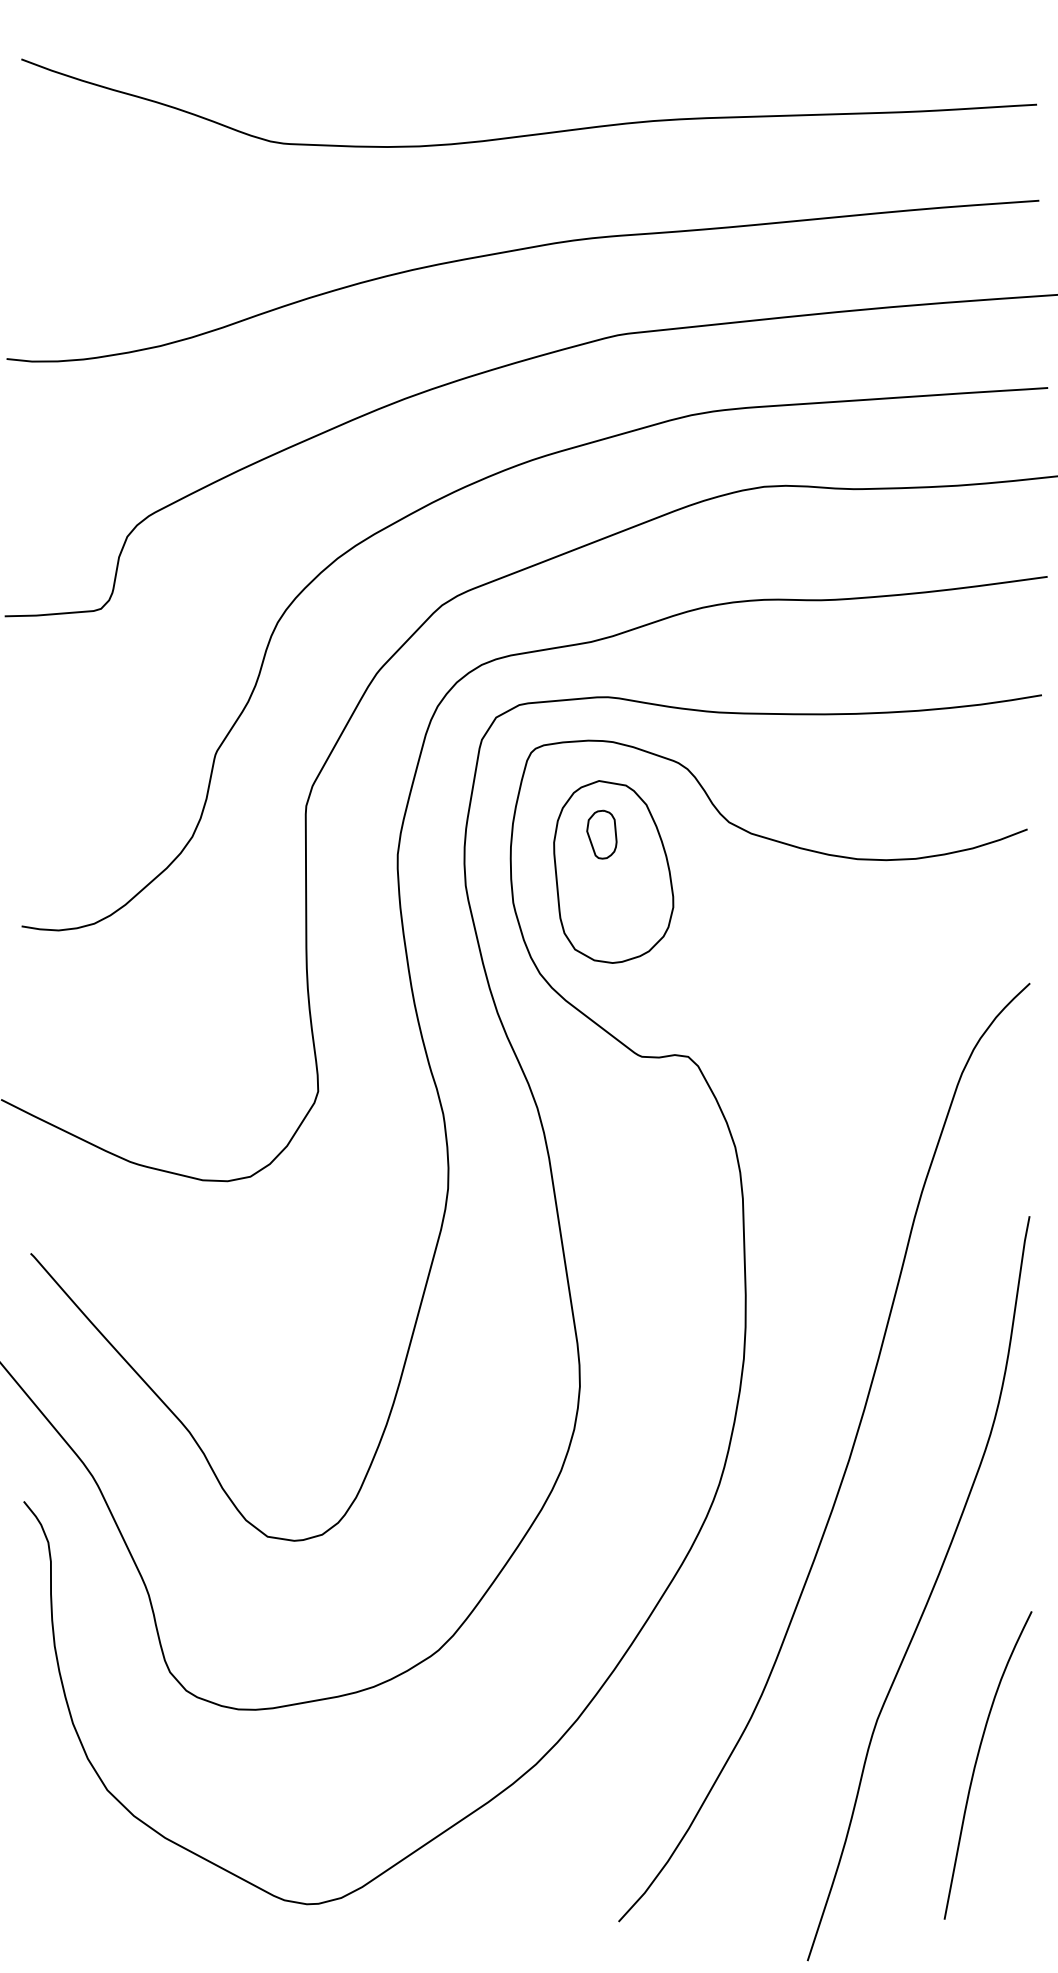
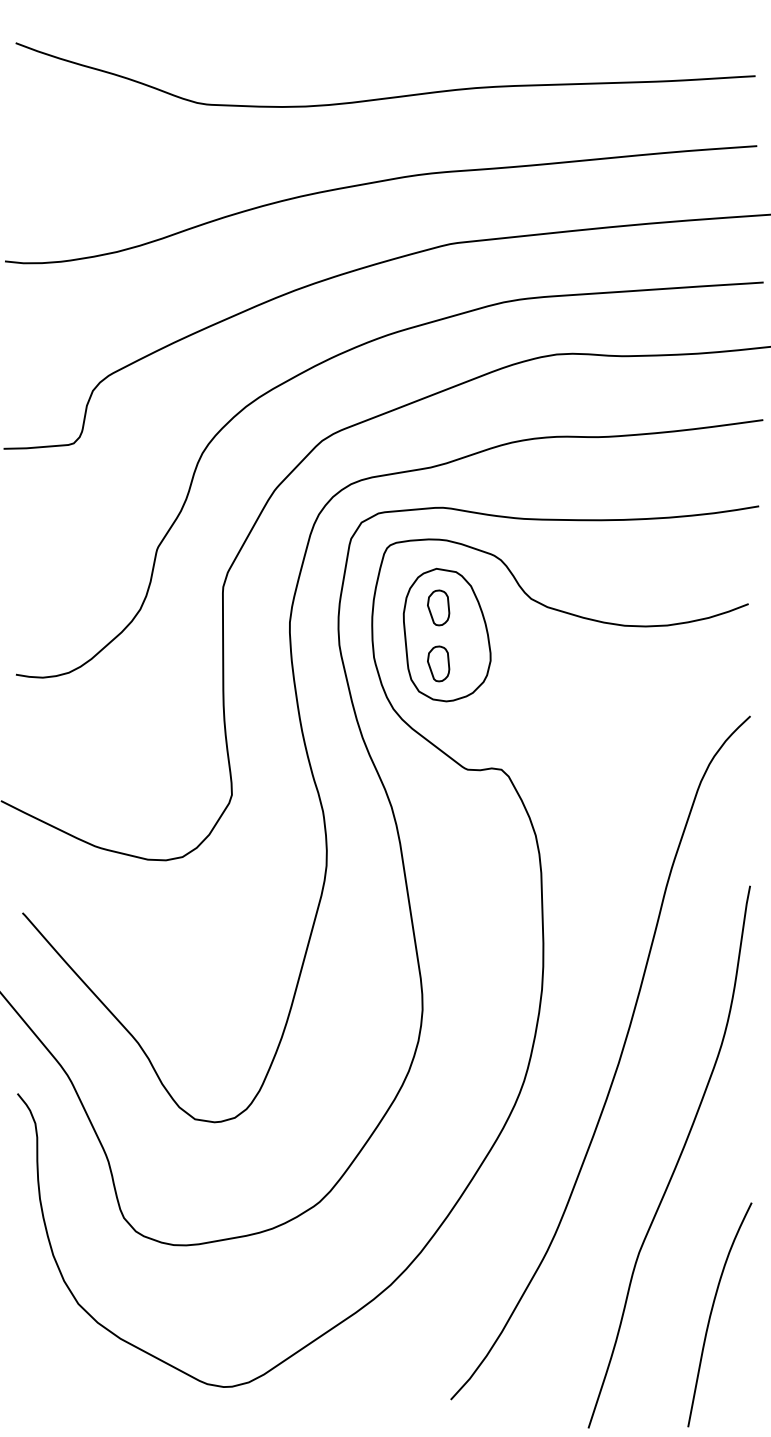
part: (601, 910) -> (438, 663), added
curve: (977, 1762) -> (712, 1312), moved

